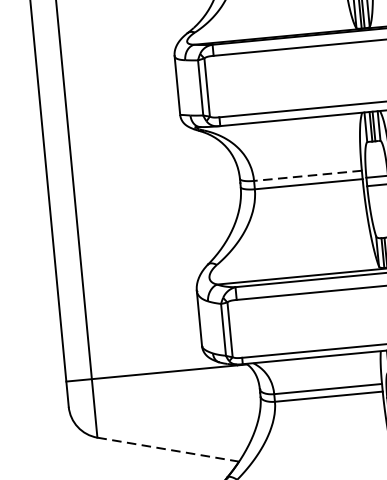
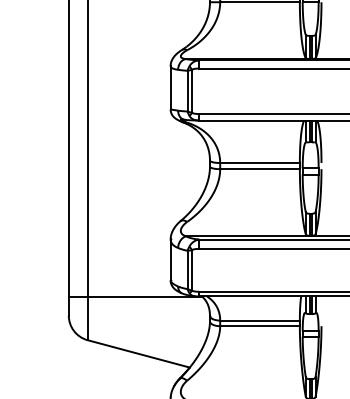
line: (308, 176) -> (260, 163), dashed -> solid
line: (167, 449) -> (138, 353), dashed -> solid

